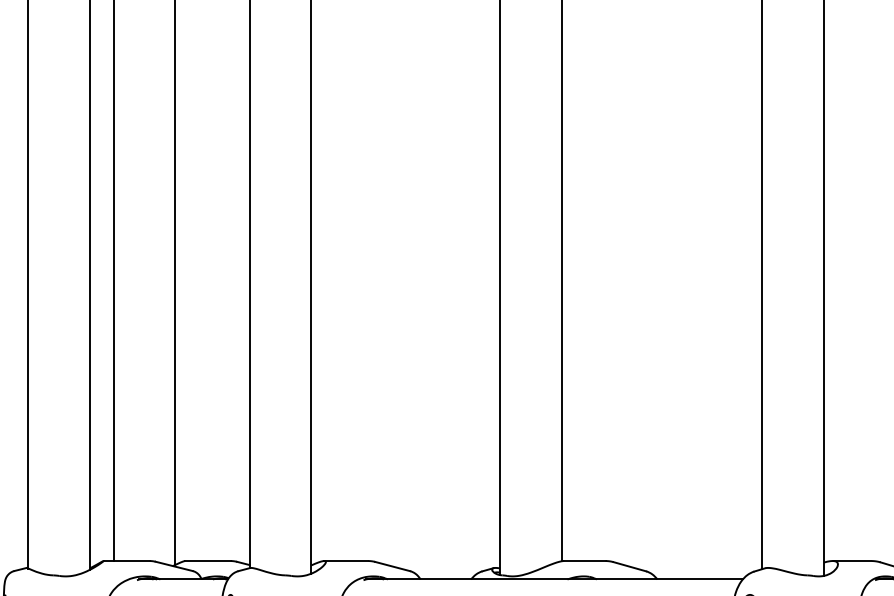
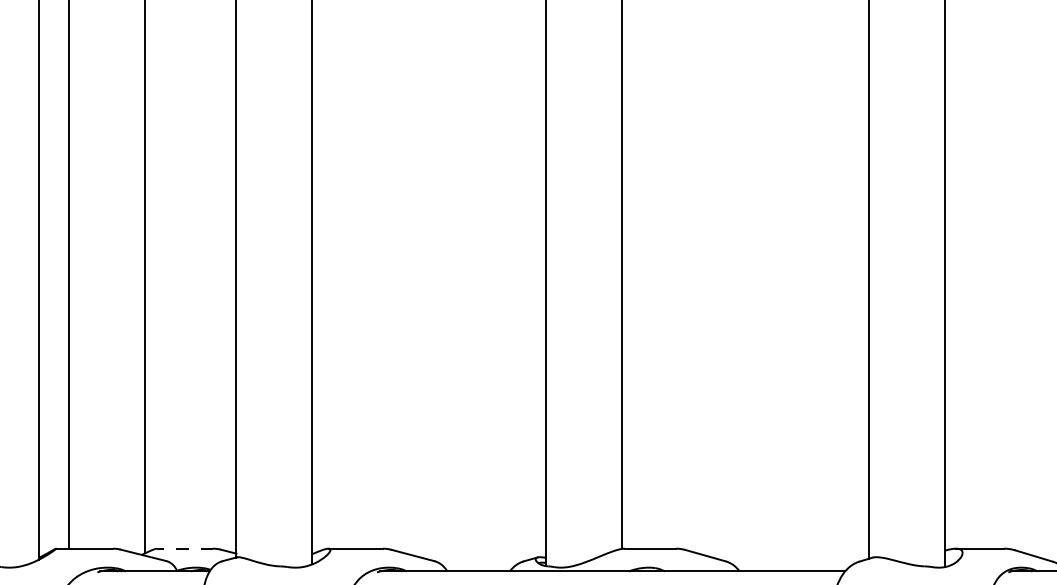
line: (208, 561) -> (185, 549), solid -> dashed

